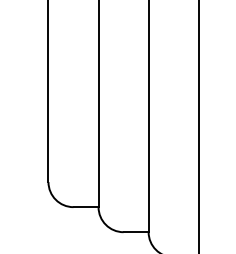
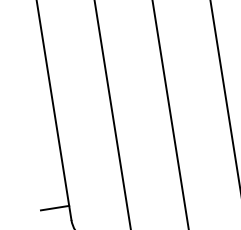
line: (35, 169) -> (54, 208), added

